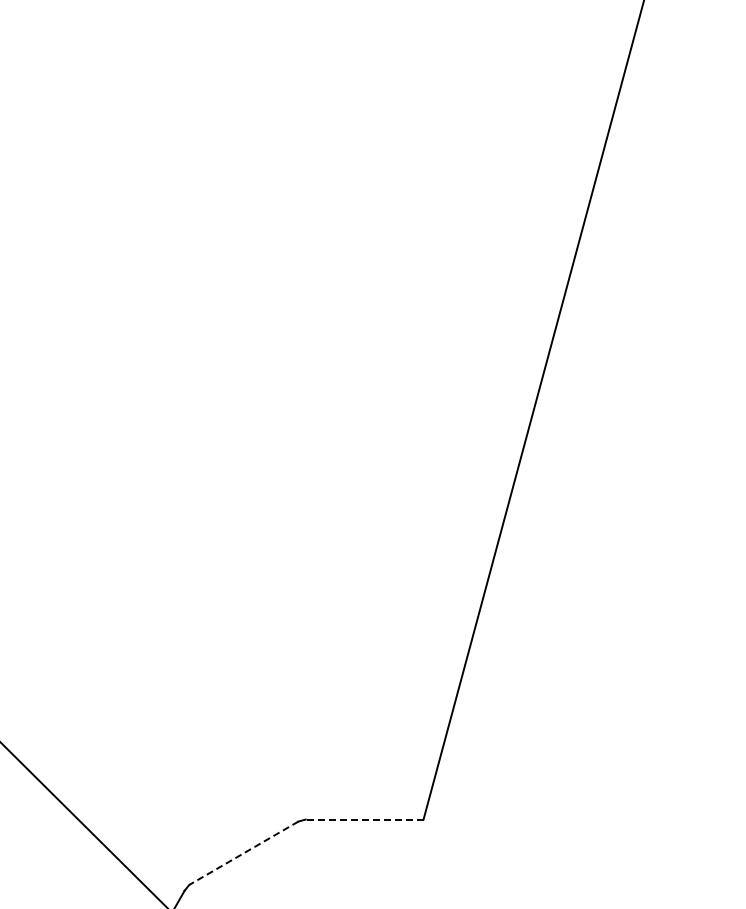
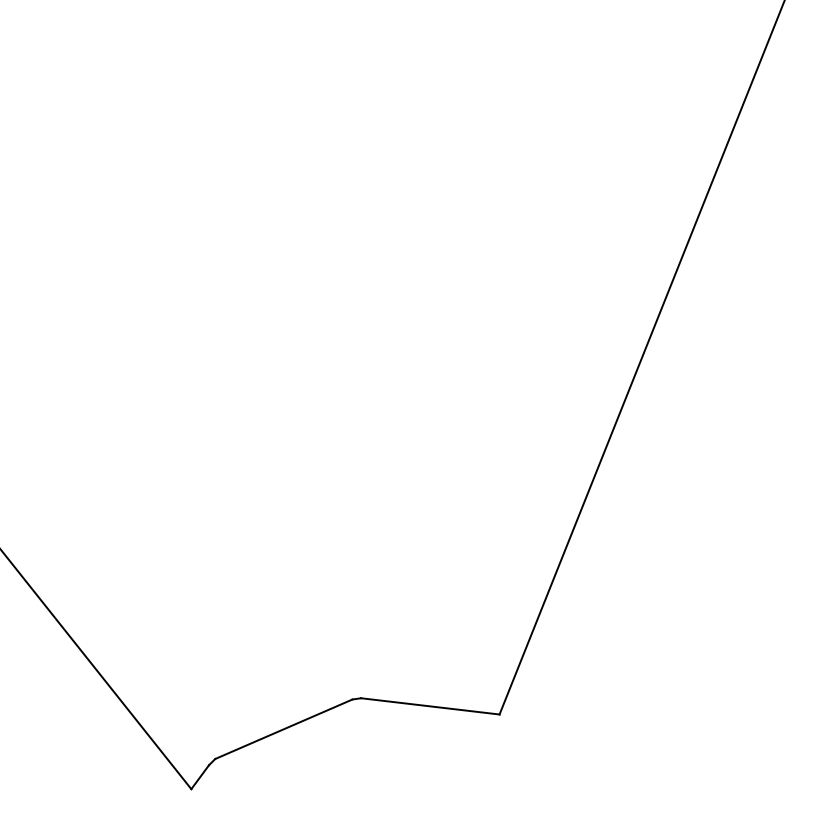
line: (364, 819) -> (430, 706), dashed -> solid
line: (243, 853) -> (283, 729), dashed -> solid

